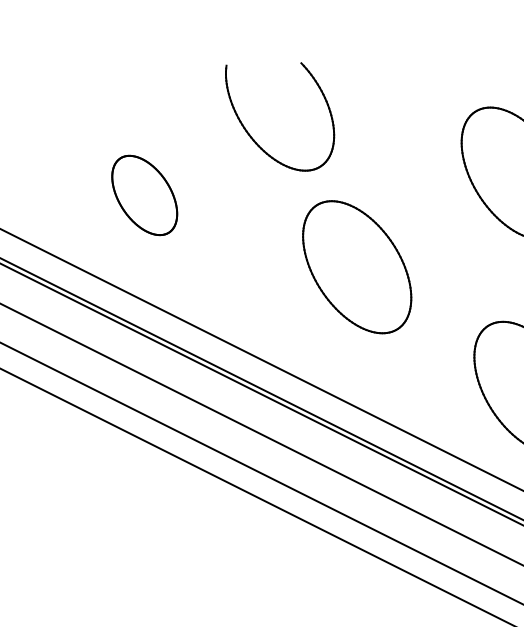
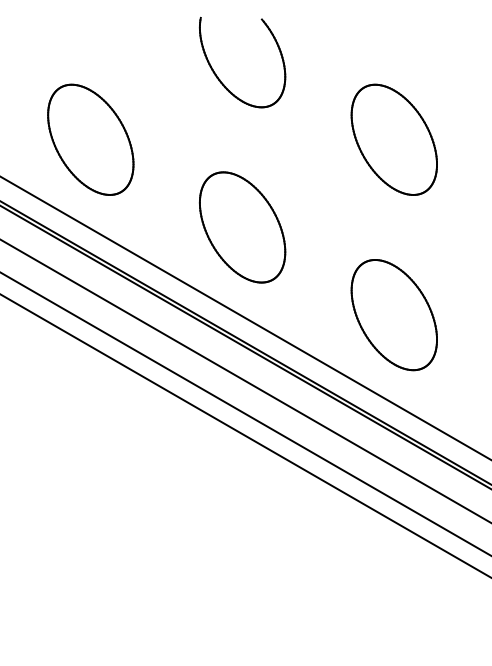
part: (255, 139) -> (220, 79), moved
part: (144, 195) -> (90, 139), size x1.67
part: (357, 267) -> (242, 227), moved

